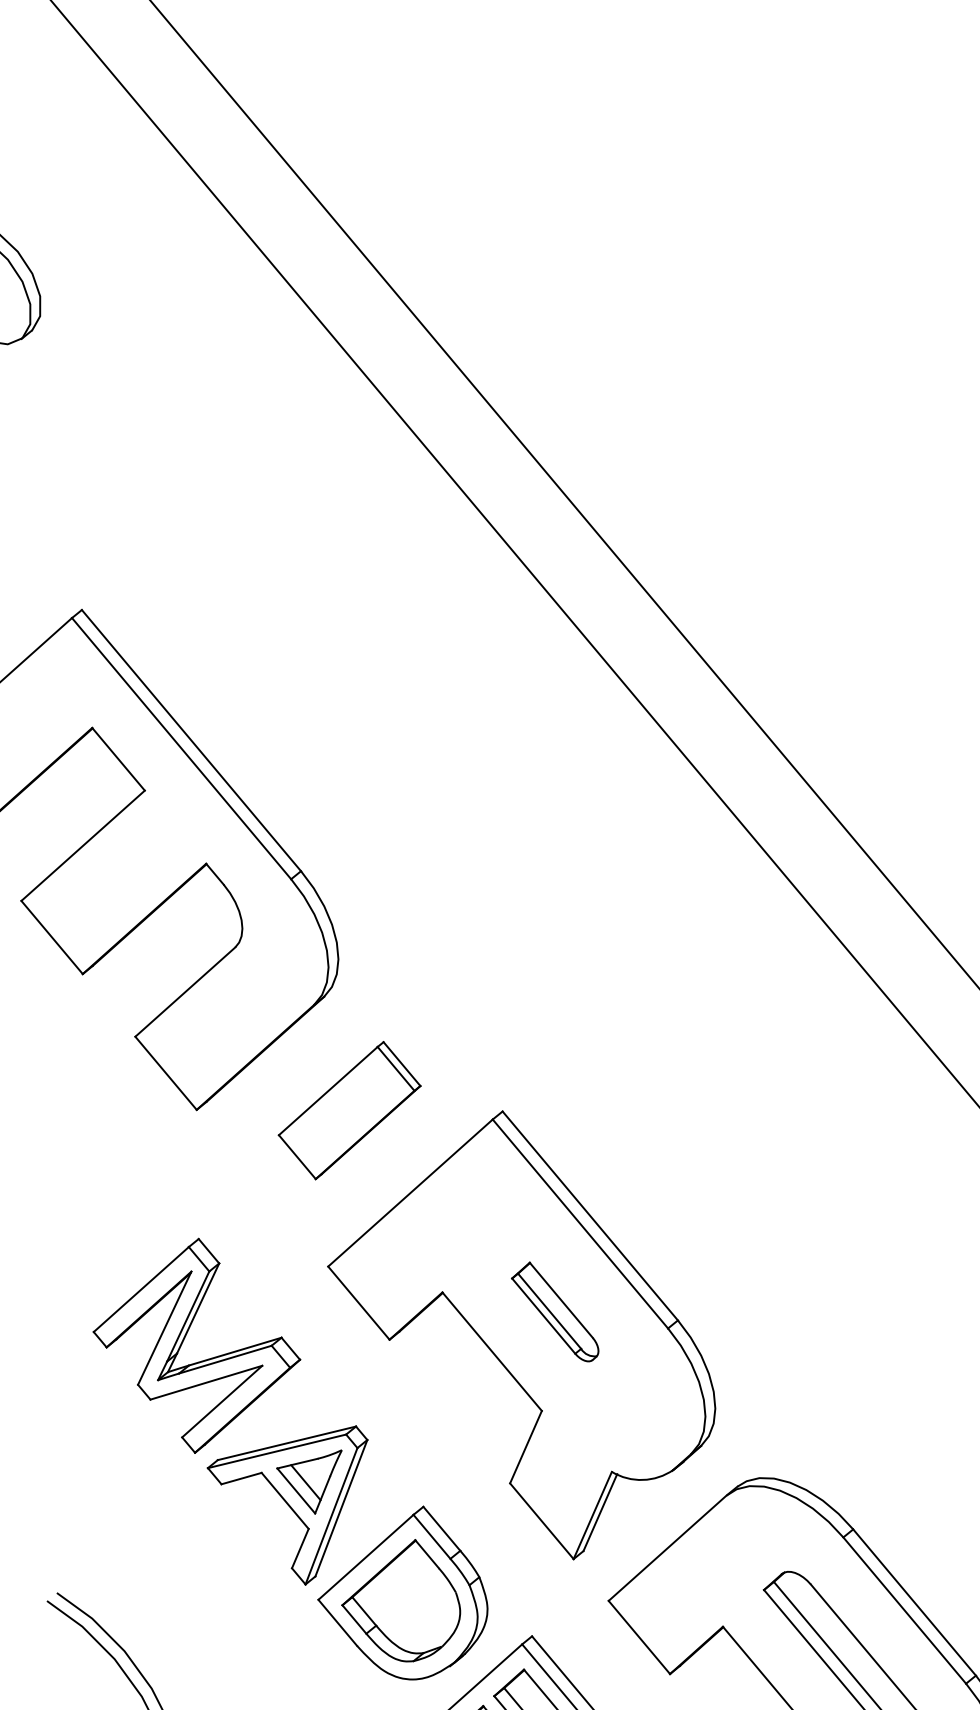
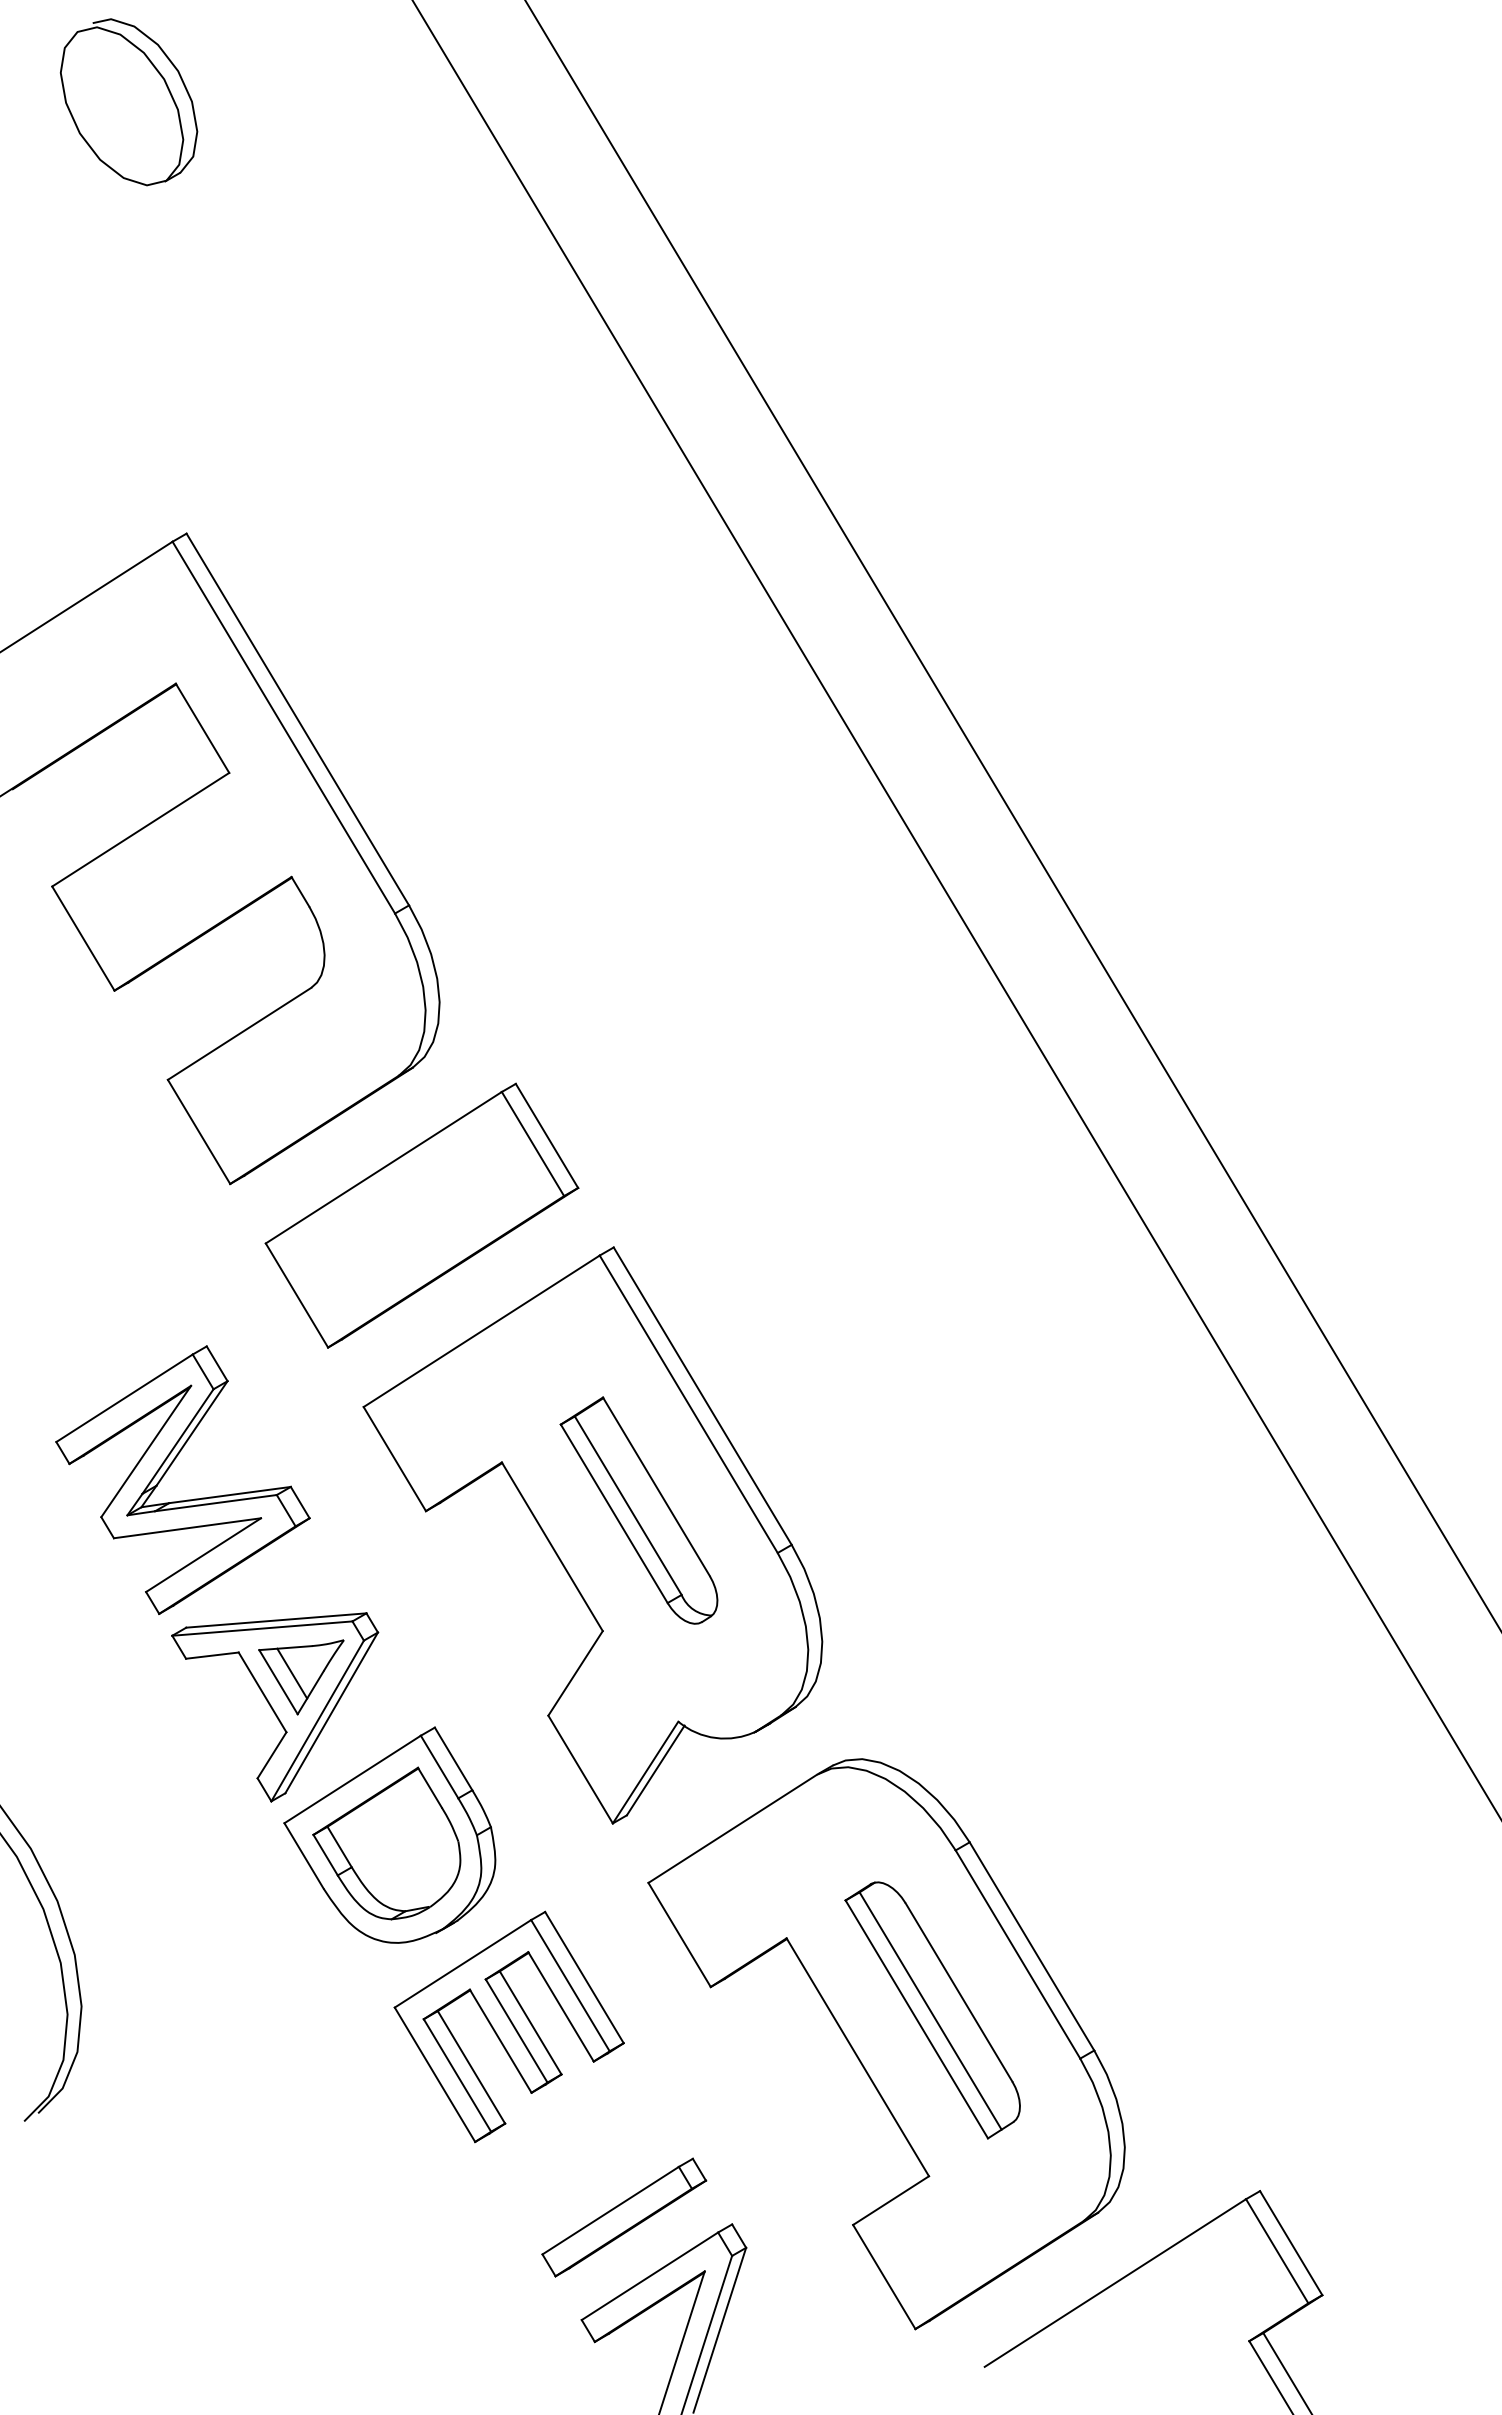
part: (349, 1110) -> (421, 1215), size x1.67
part: (554, 1312) -> (638, 1510), size x1.67

